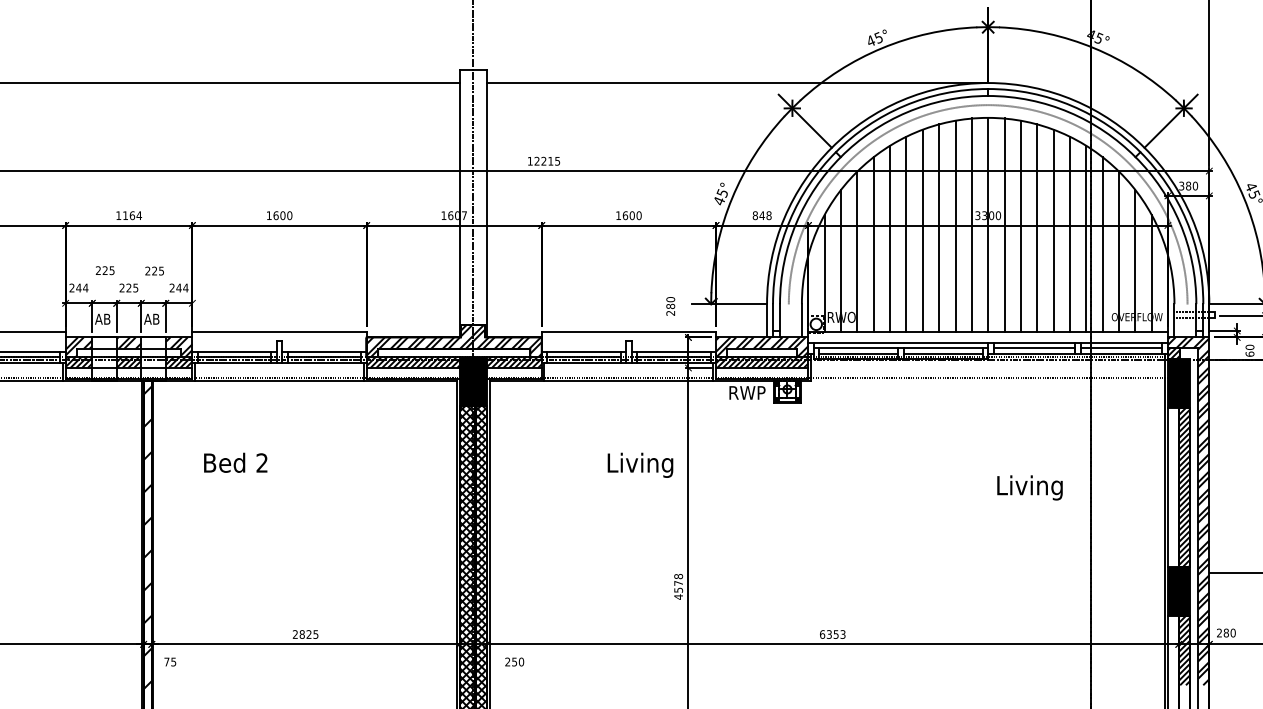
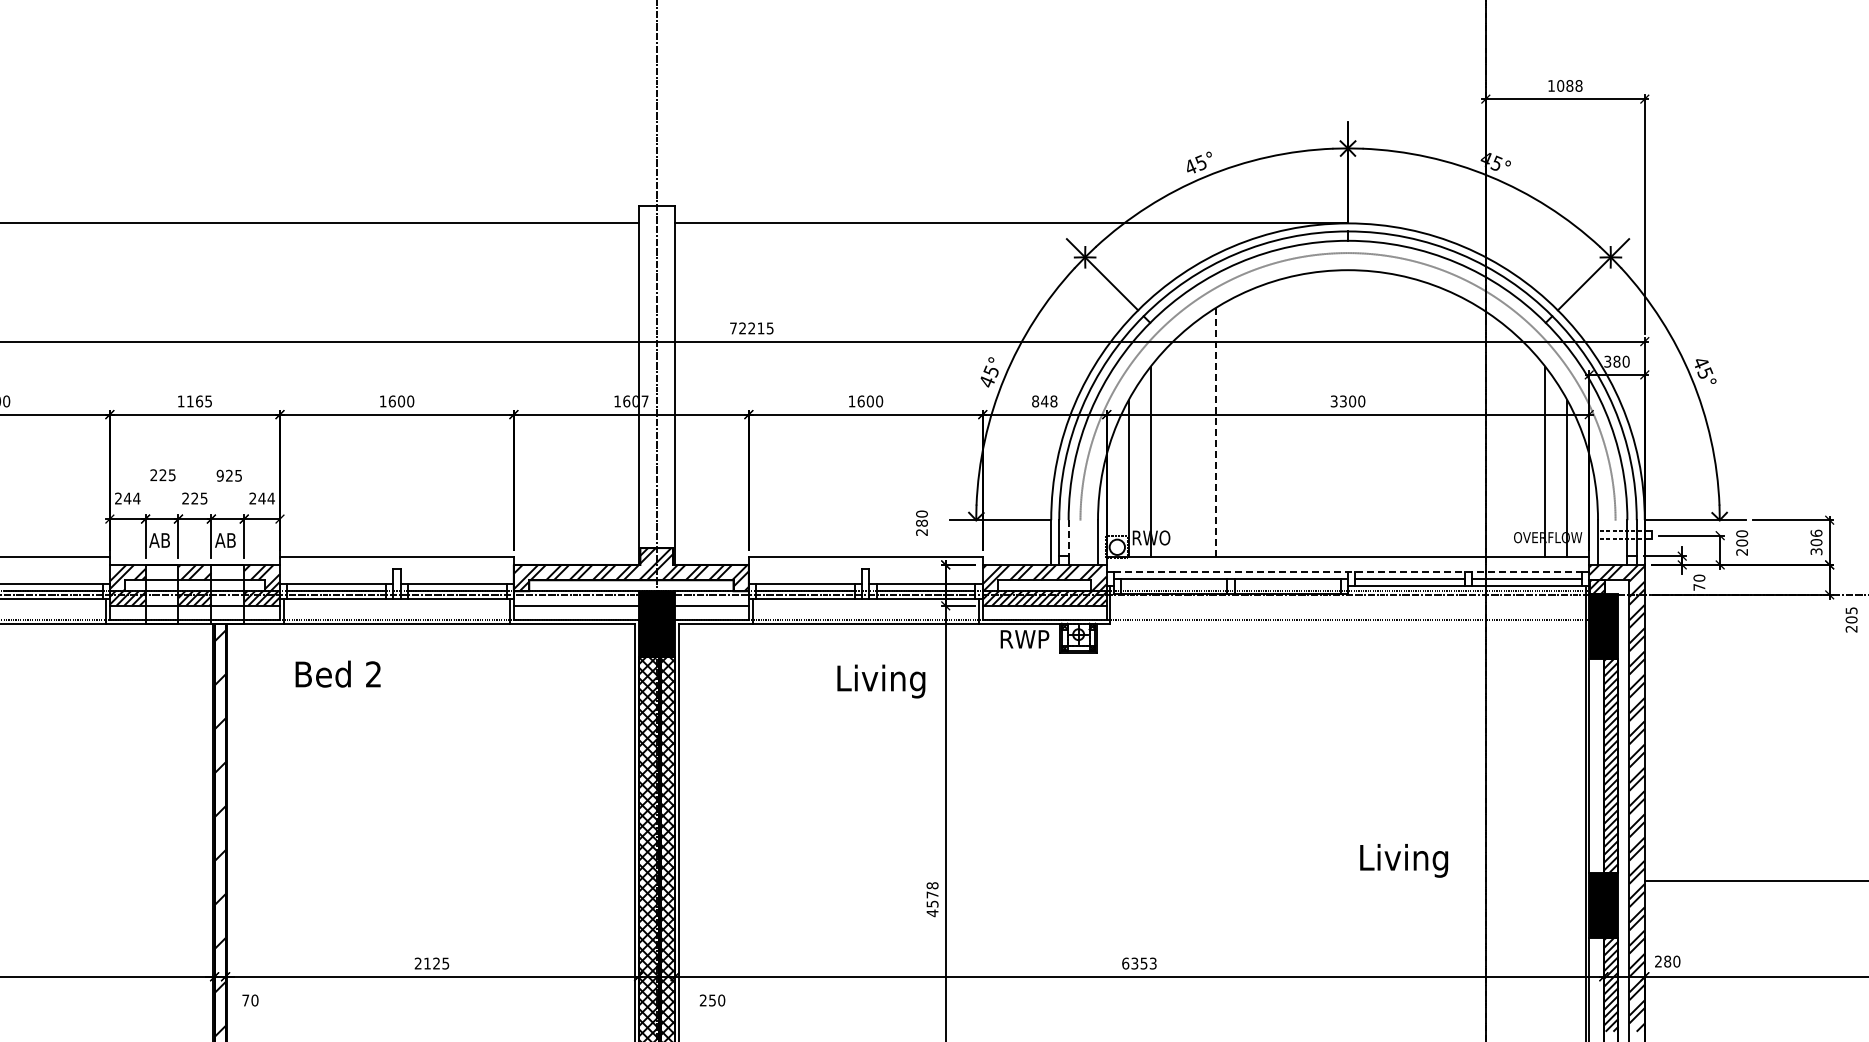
text: (530, 161) -> (733, 328), 12215 -> 72215
text: (139, 215) -> (208, 401), 1164 -> 1165
line: (972, 224) -> (1326, 413), removed
line: (988, 224) -> (1348, 413), removed
line: (1004, 224) -> (1369, 413), removed
line: (955, 226) -> (1304, 415), removed
line: (1020, 226) -> (1391, 415), removed
line: (939, 228) -> (1282, 418), removed
line: (1036, 228) -> (1413, 418), removed
line: (922, 230) -> (1260, 421), removed
line: (1053, 230) -> (1435, 421), removed
line: (906, 234) -> (1238, 426), removed
line: (1069, 234) -> (1457, 426), removed
line: (890, 238) -> (1216, 432), solid -> dashed
line: (1086, 238) -> (1479, 432), removed
line: (873, 244) -> (1194, 439), removed
line: (1102, 244) -> (1501, 439), removed
line: (857, 251) -> (1172, 449), removed
line: (1118, 251) -> (1523, 449), removed
text: (147, 270) -> (219, 475), 225 -> 925
line: (779, 317) -> (1068, 538), solid -> dashed
line: (988, 342) -> (1348, 571), solid -> dashed
line: (858, 353) -> (1174, 586), removed
line: (943, 353) -> (1287, 586), removed
text: (1250, 353) -> (1699, 586), 60 -> 70
hatch: (412, 362) -> (575, 598), removed
hatch: (513, 362) -> (711, 598), removed
text: (235, 462) -> (337, 673), moved
text: (640, 465) -> (881, 681), moved
text: (1030, 487) -> (1404, 860), moved
text: (302, 634) -> (427, 963), 2825 -> 2125
text: (173, 662) -> (254, 1000), 75 -> 70

